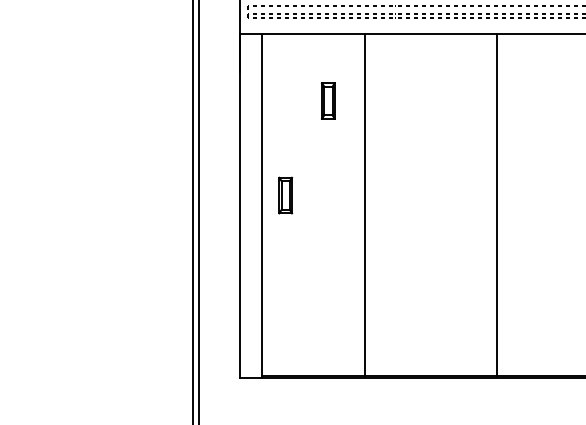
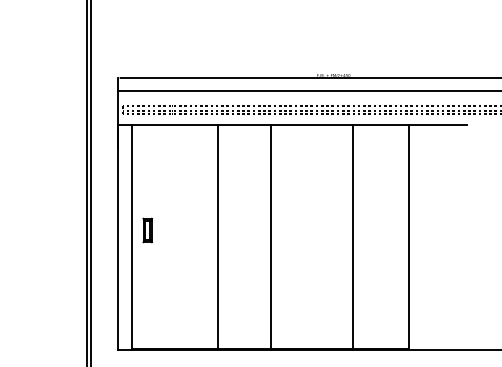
part: (327, 101) -> (175, 168), removed
line: (364, 204) -> (217, 236), moved
line: (497, 204) -> (270, 236), moved

